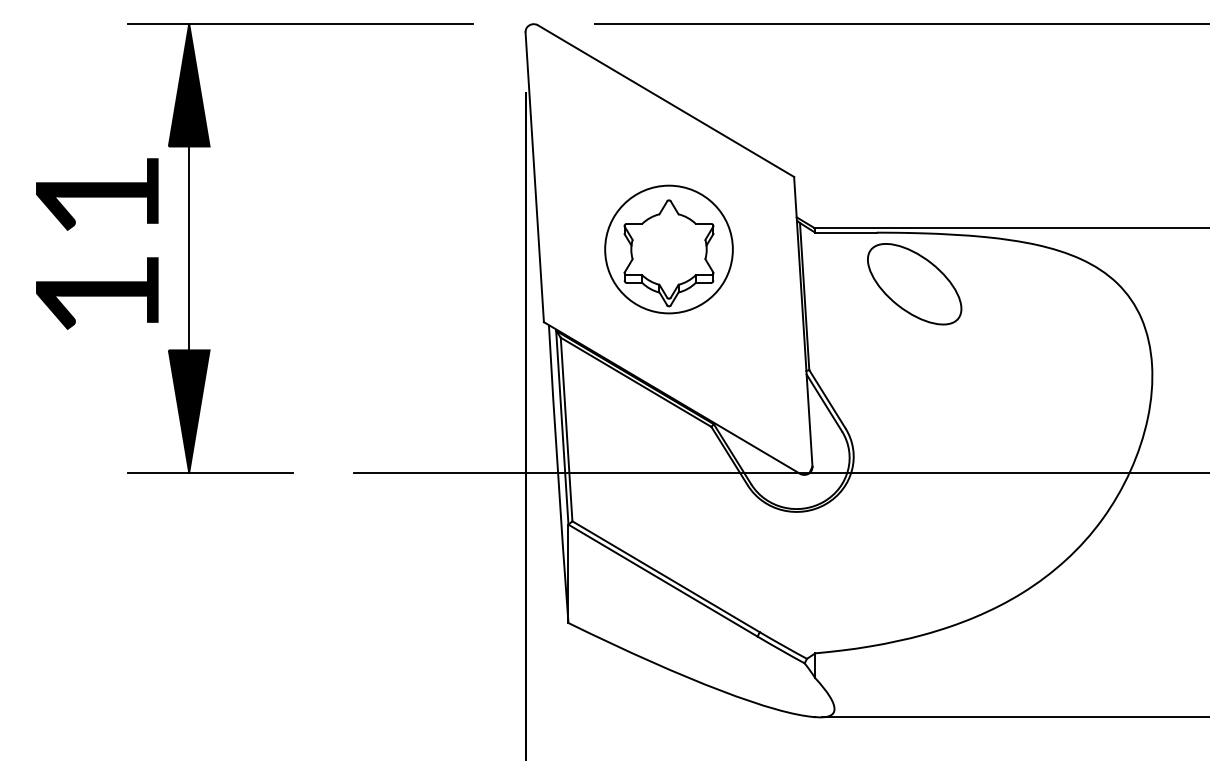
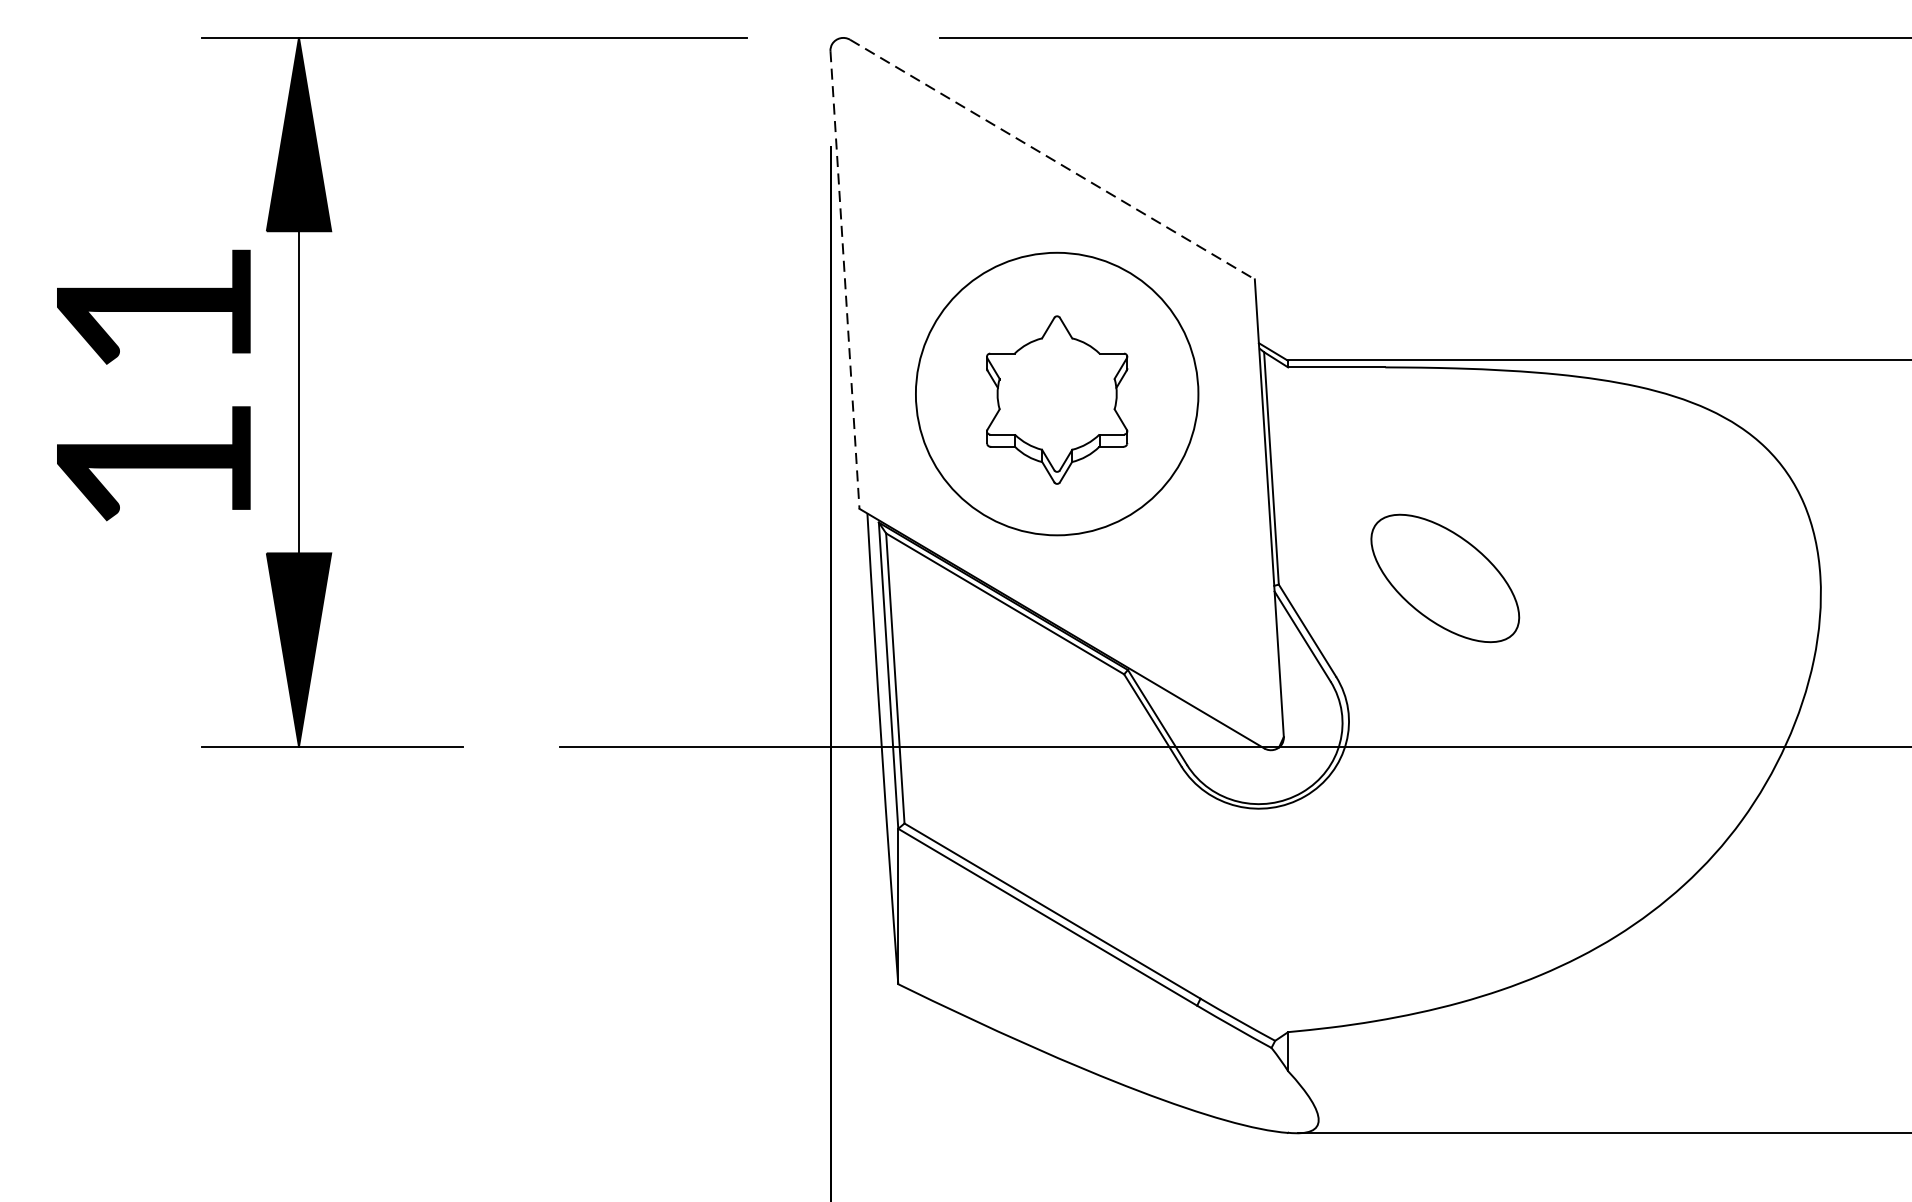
line: (666, 101) -> (1053, 160), solid -> dashed
line: (534, 177) -> (844, 280), solid -> dashed
circle: (668, 249) -> (1056, 394), size x1.4
part: (914, 284) -> (1445, 578), moved

